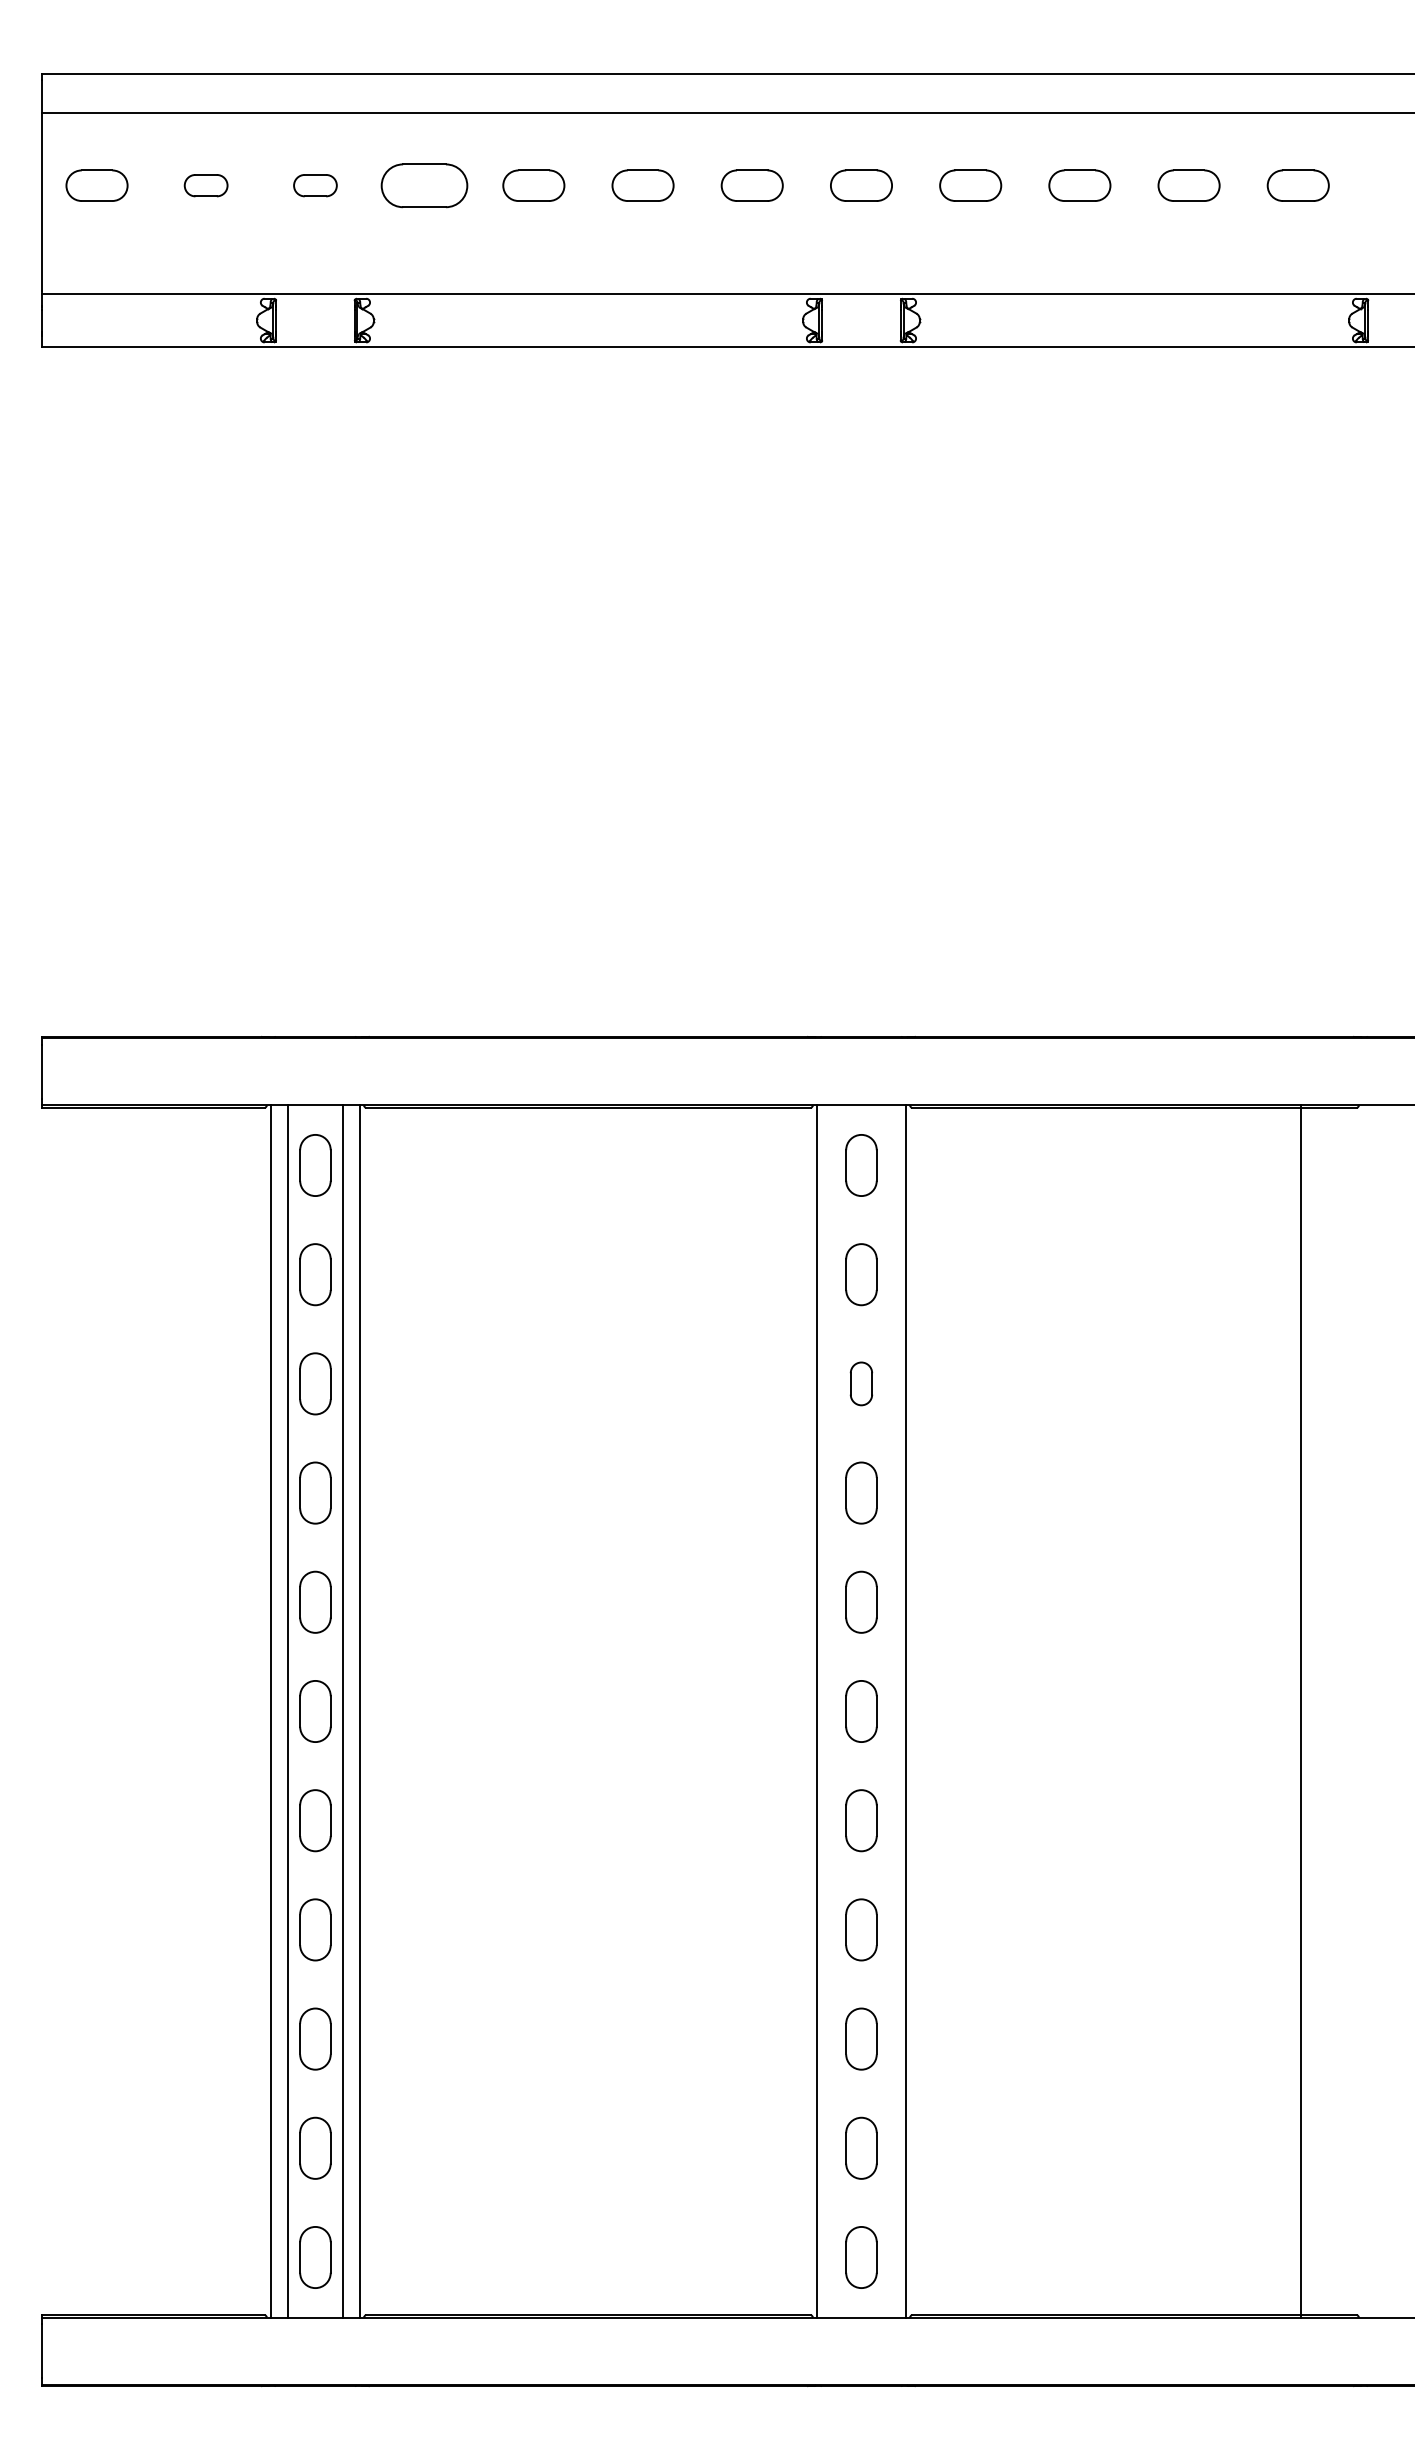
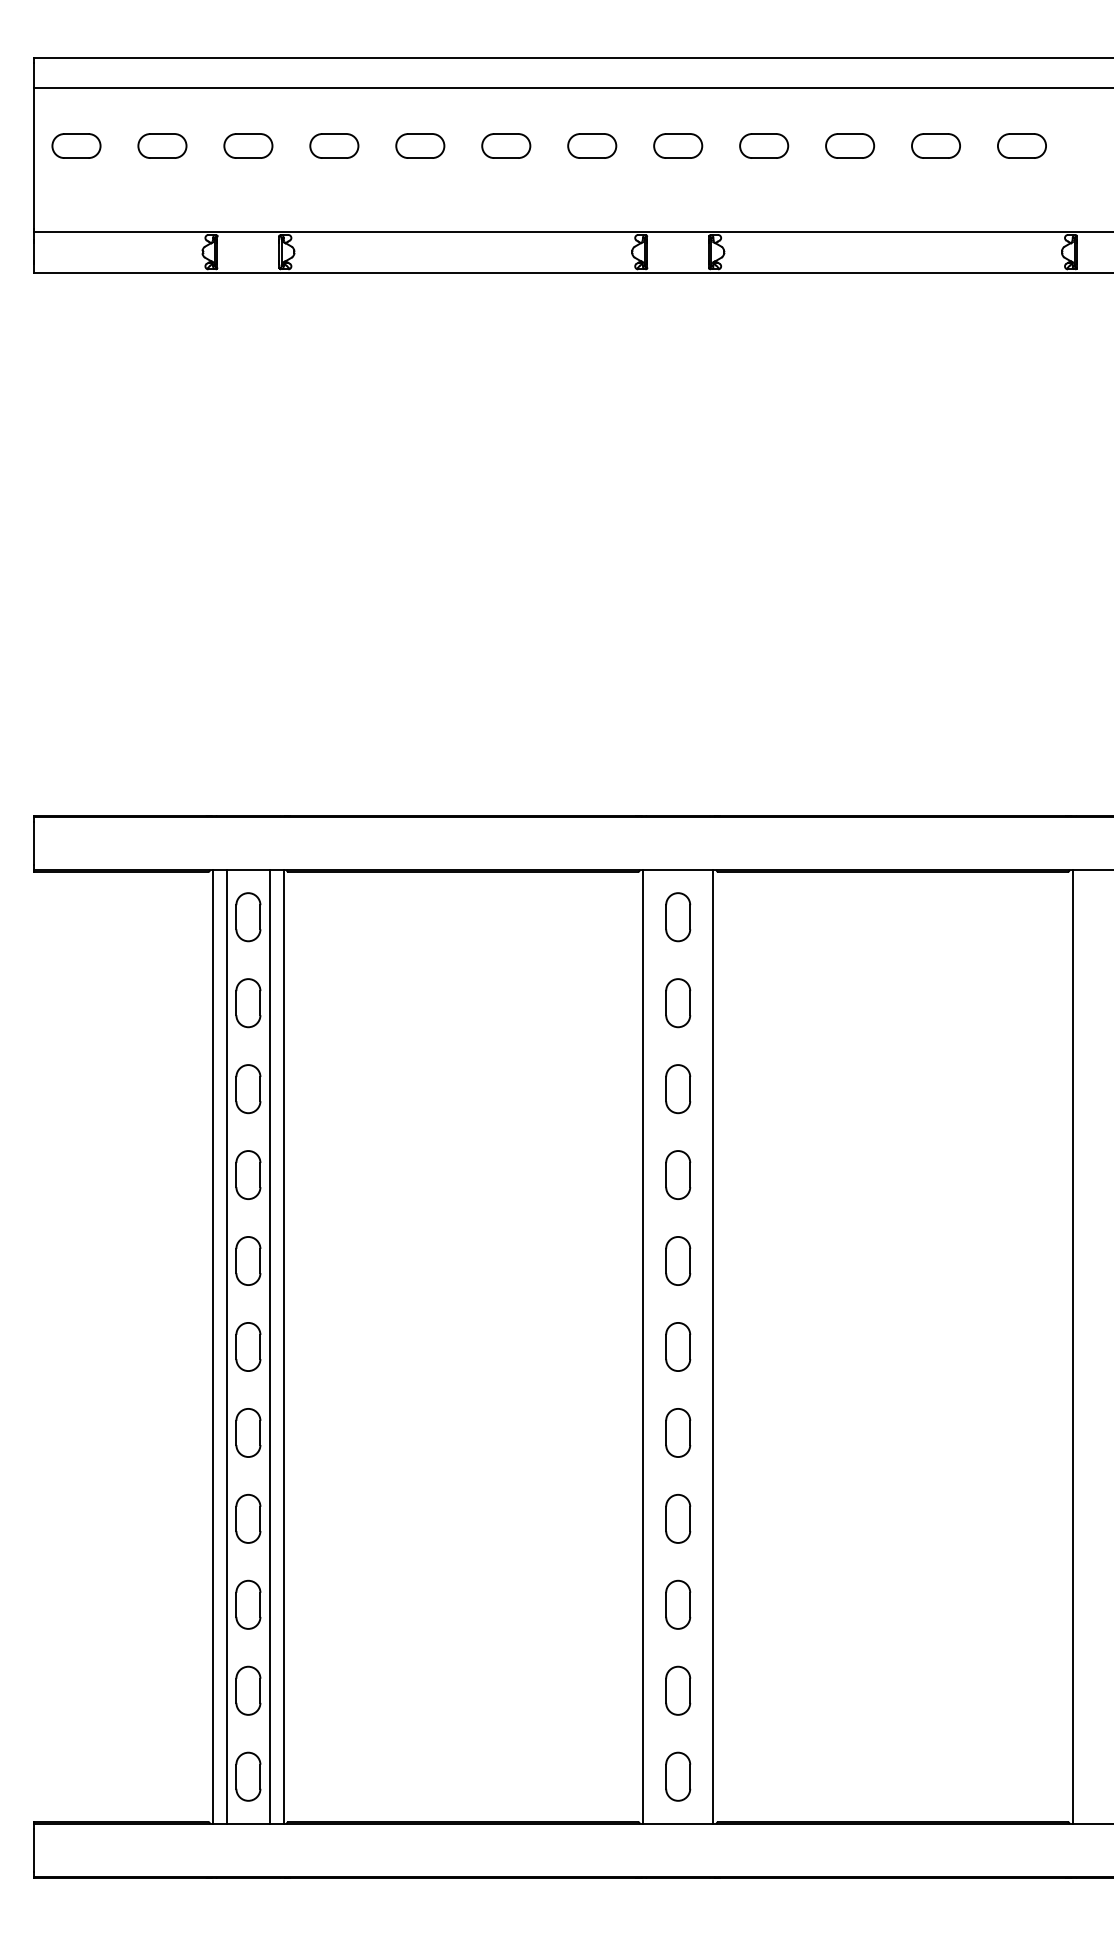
part: (205, 185) -> (161, 145), size x1.43
part: (315, 185) -> (248, 145), size x1.43
part: (424, 185) -> (334, 145), size x0.71
part: (861, 1383) -> (678, 1088), size x1.43
line: (1300, 1711) -> (1072, 1346), moved

